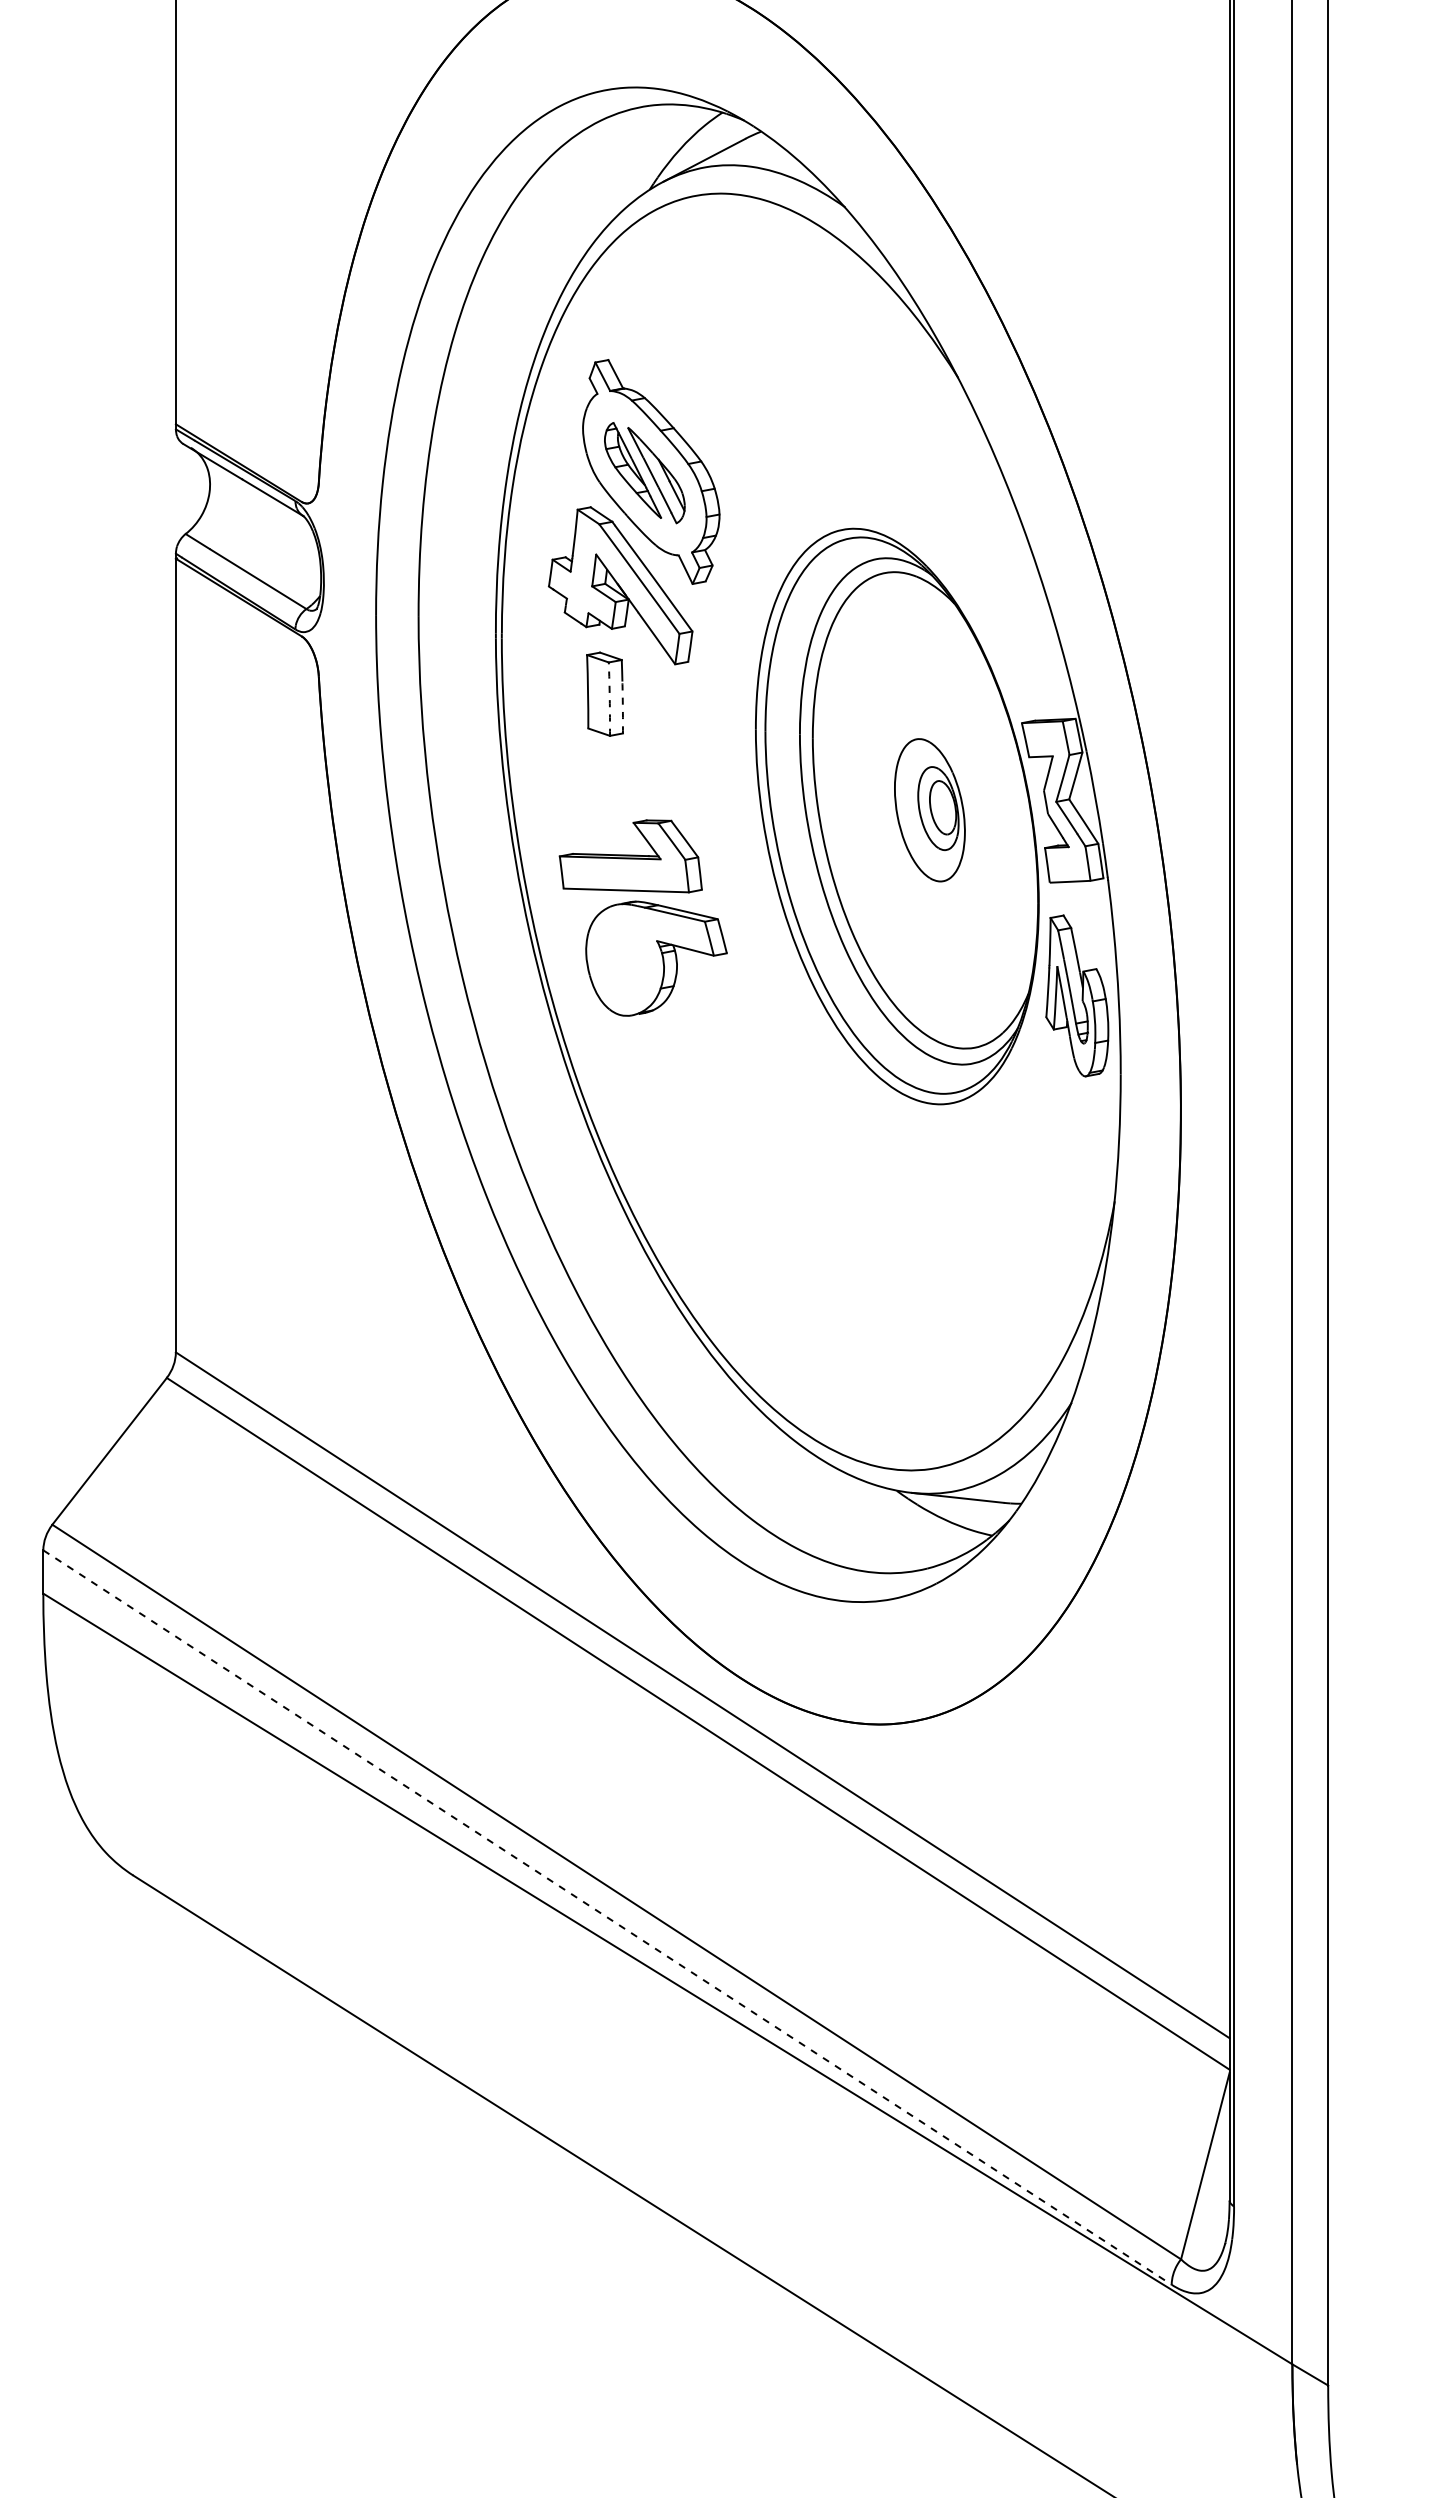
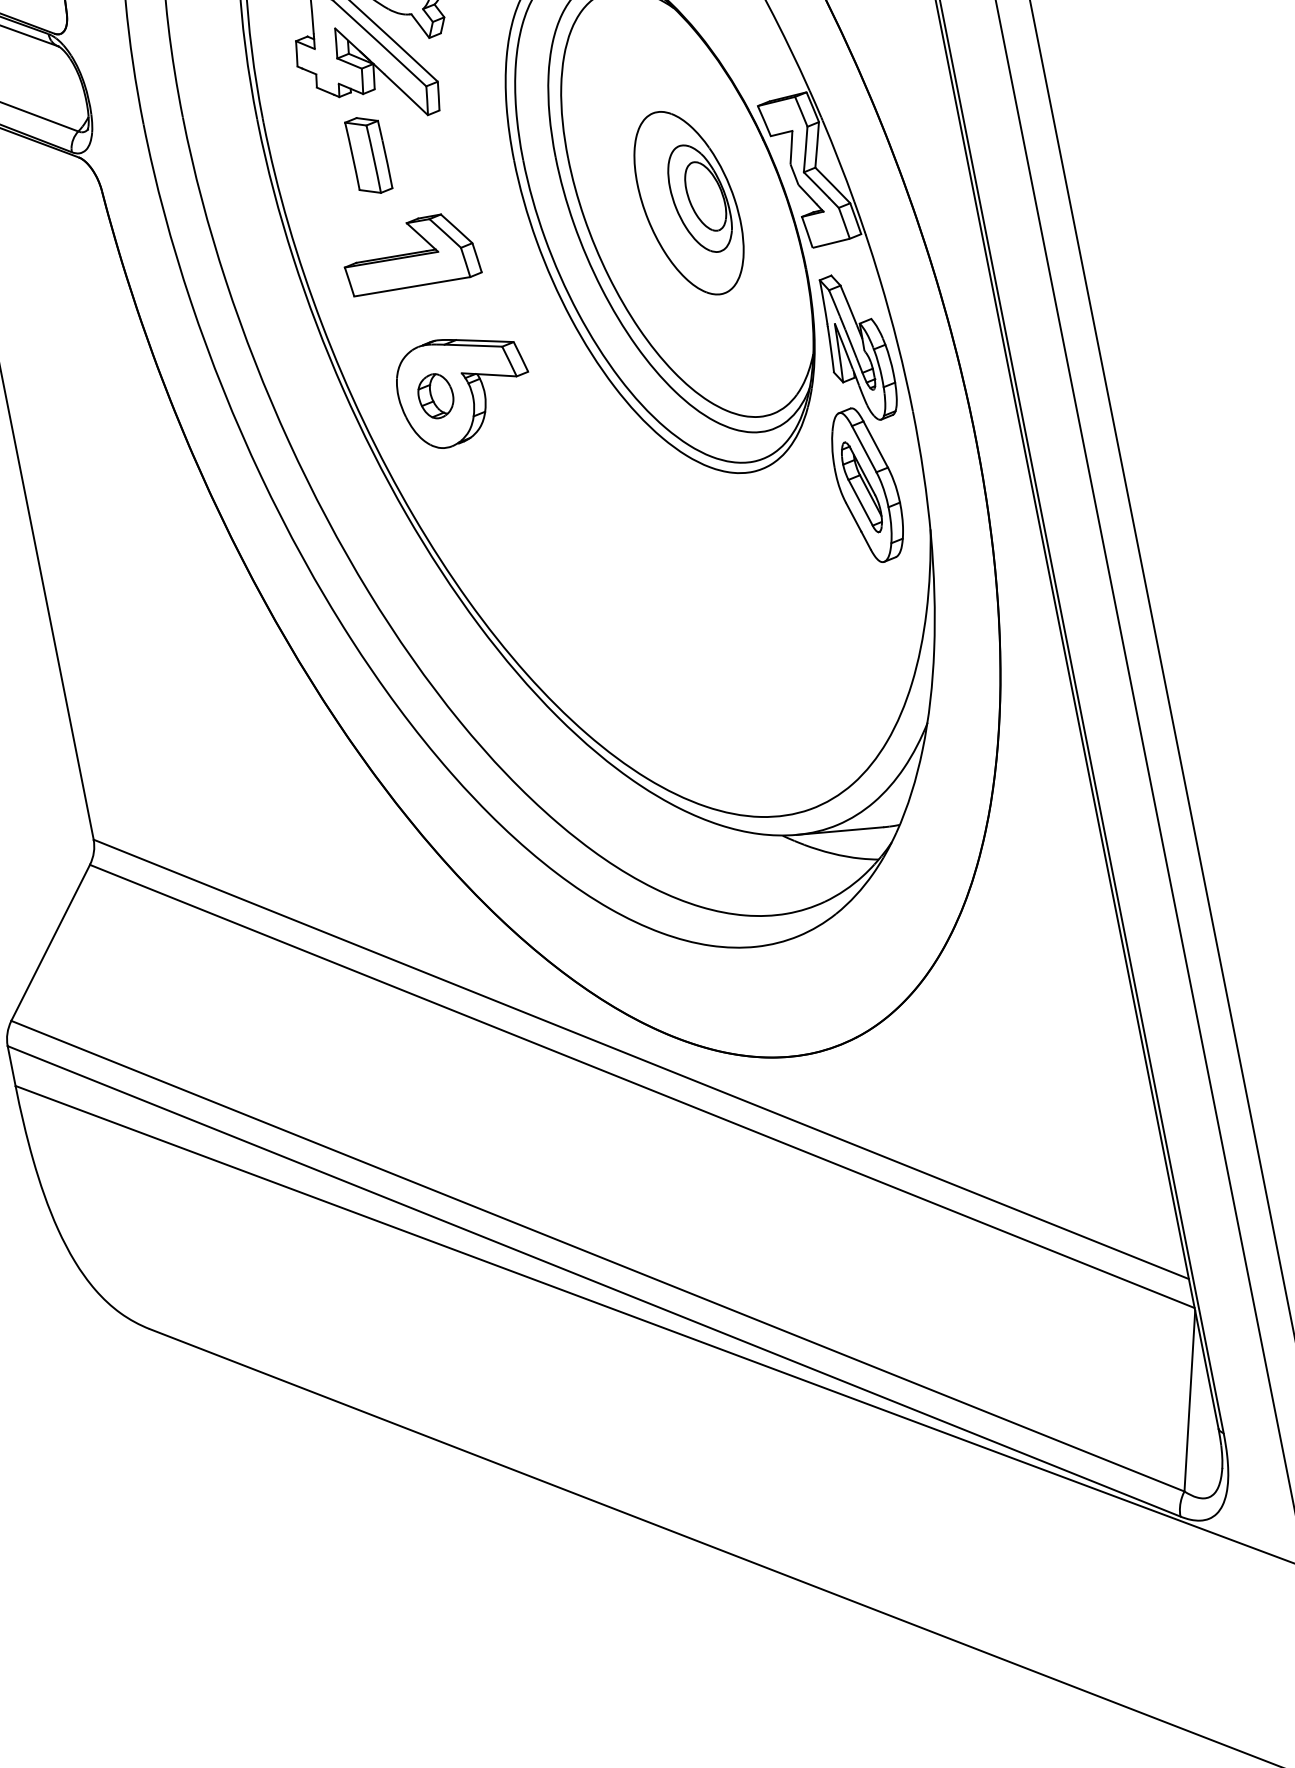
arc: (609, 699) -> (373, 159), dashed -> solid
arc: (622, 707) -> (387, 164), dashed -> solid
part: (929, 809) -> (688, 202), size x1.43
part: (630, 856) -> (409, 254), moved
part: (625, 959) -> (435, 395), added
part: (1057, 1141) -> (866, 484), added
line: (607, 1917) -> (594, 1281), dashed -> solid

